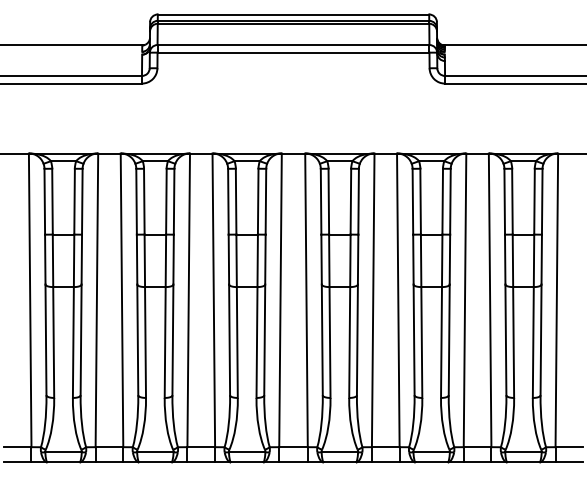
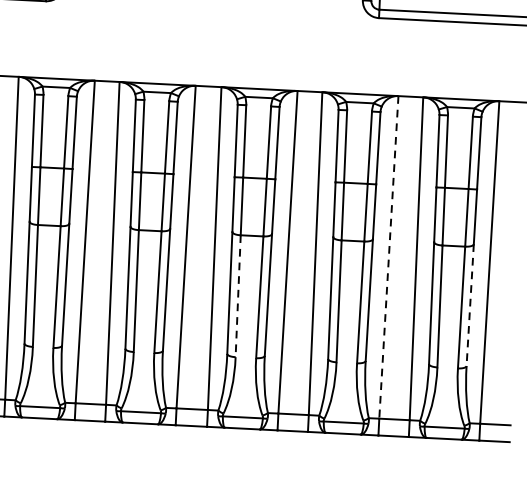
line: (465, 300) -> (389, 257), solid -> dashed
line: (541, 340) -> (470, 305), solid -> dashed
line: (330, 343) -> (238, 297), solid -> dashed

